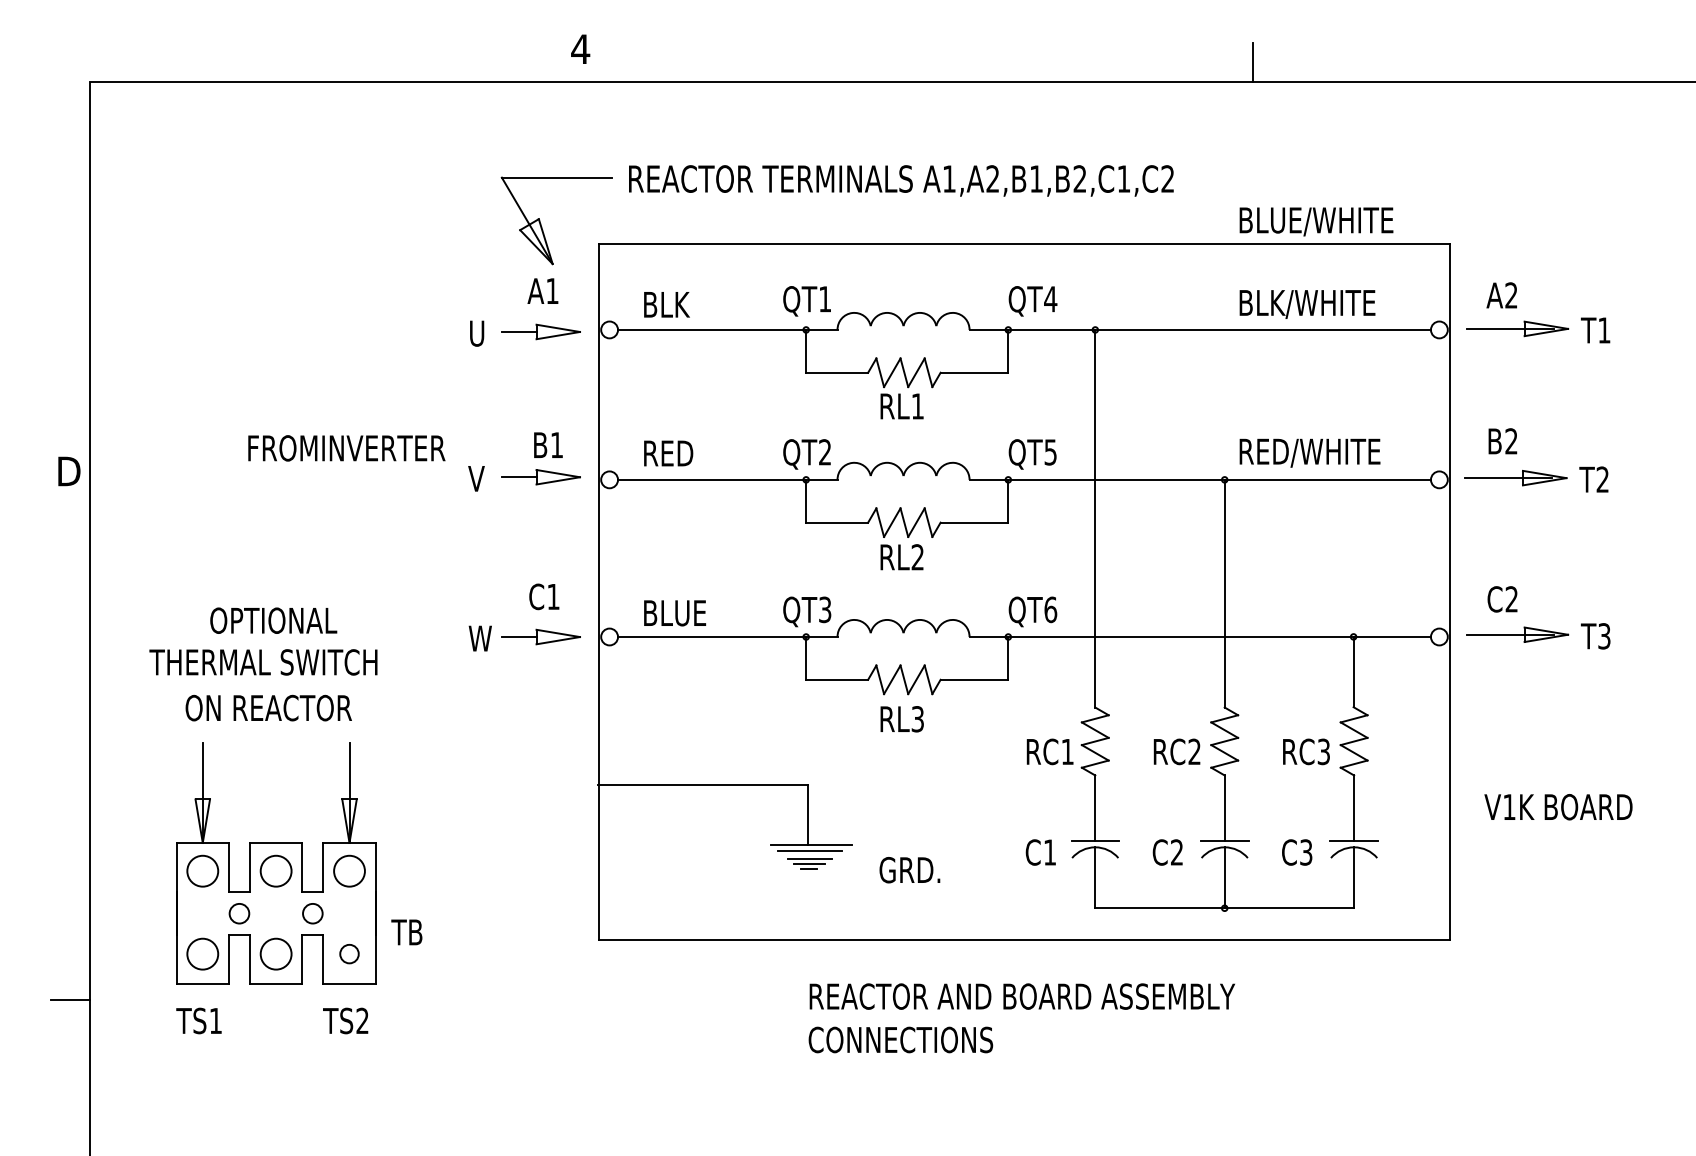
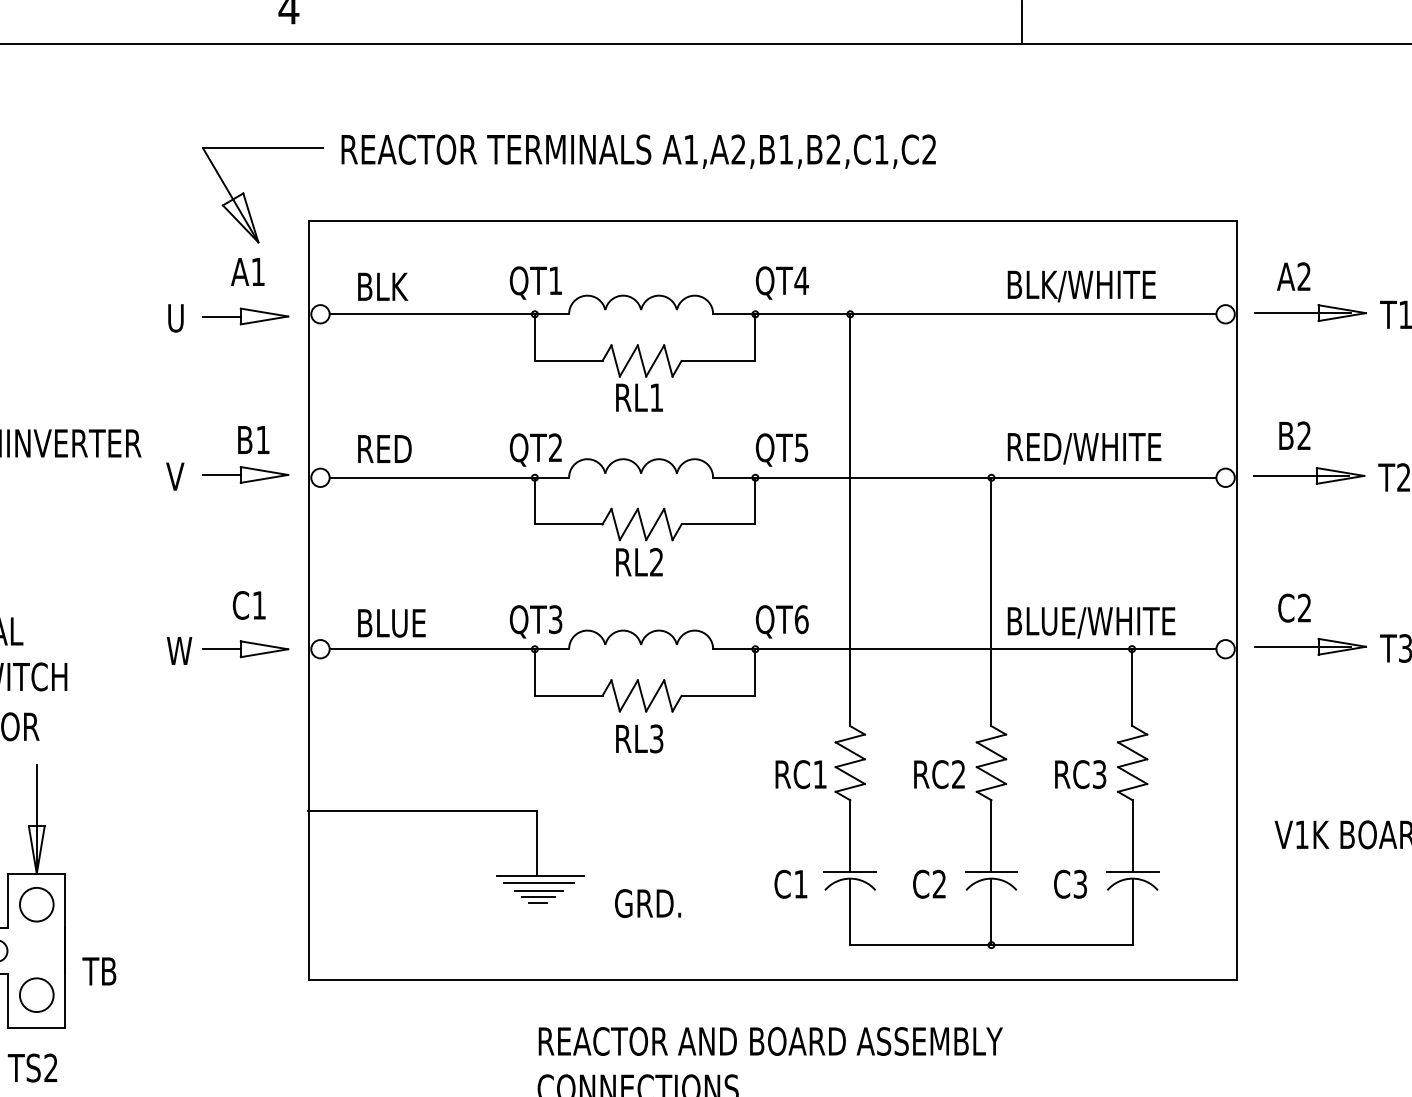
text: (1316, 221) -> (1091, 622), moved
circle: (349, 953) -> (36, 994), size x1.67

